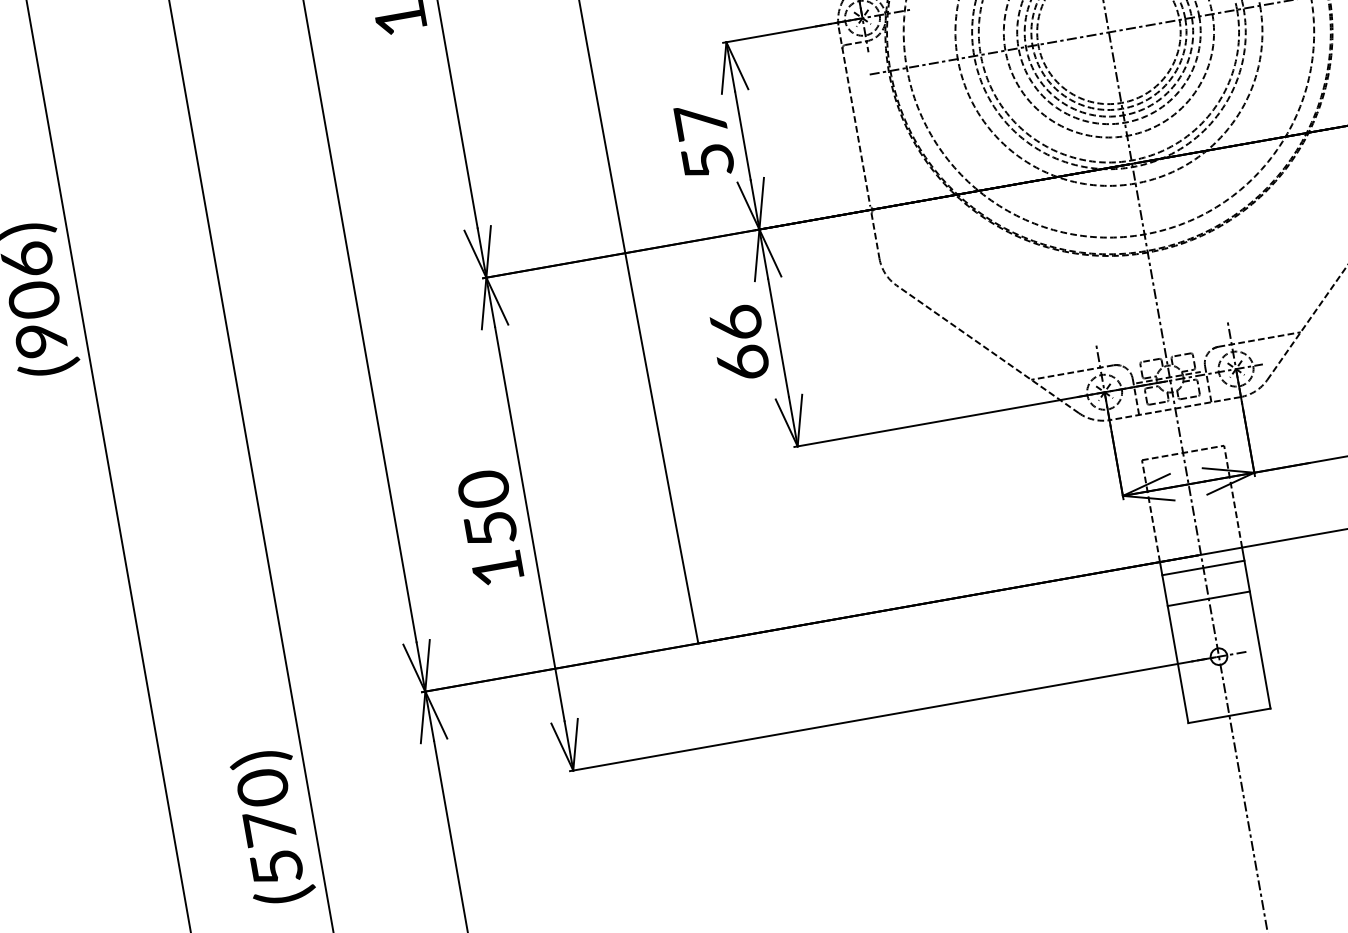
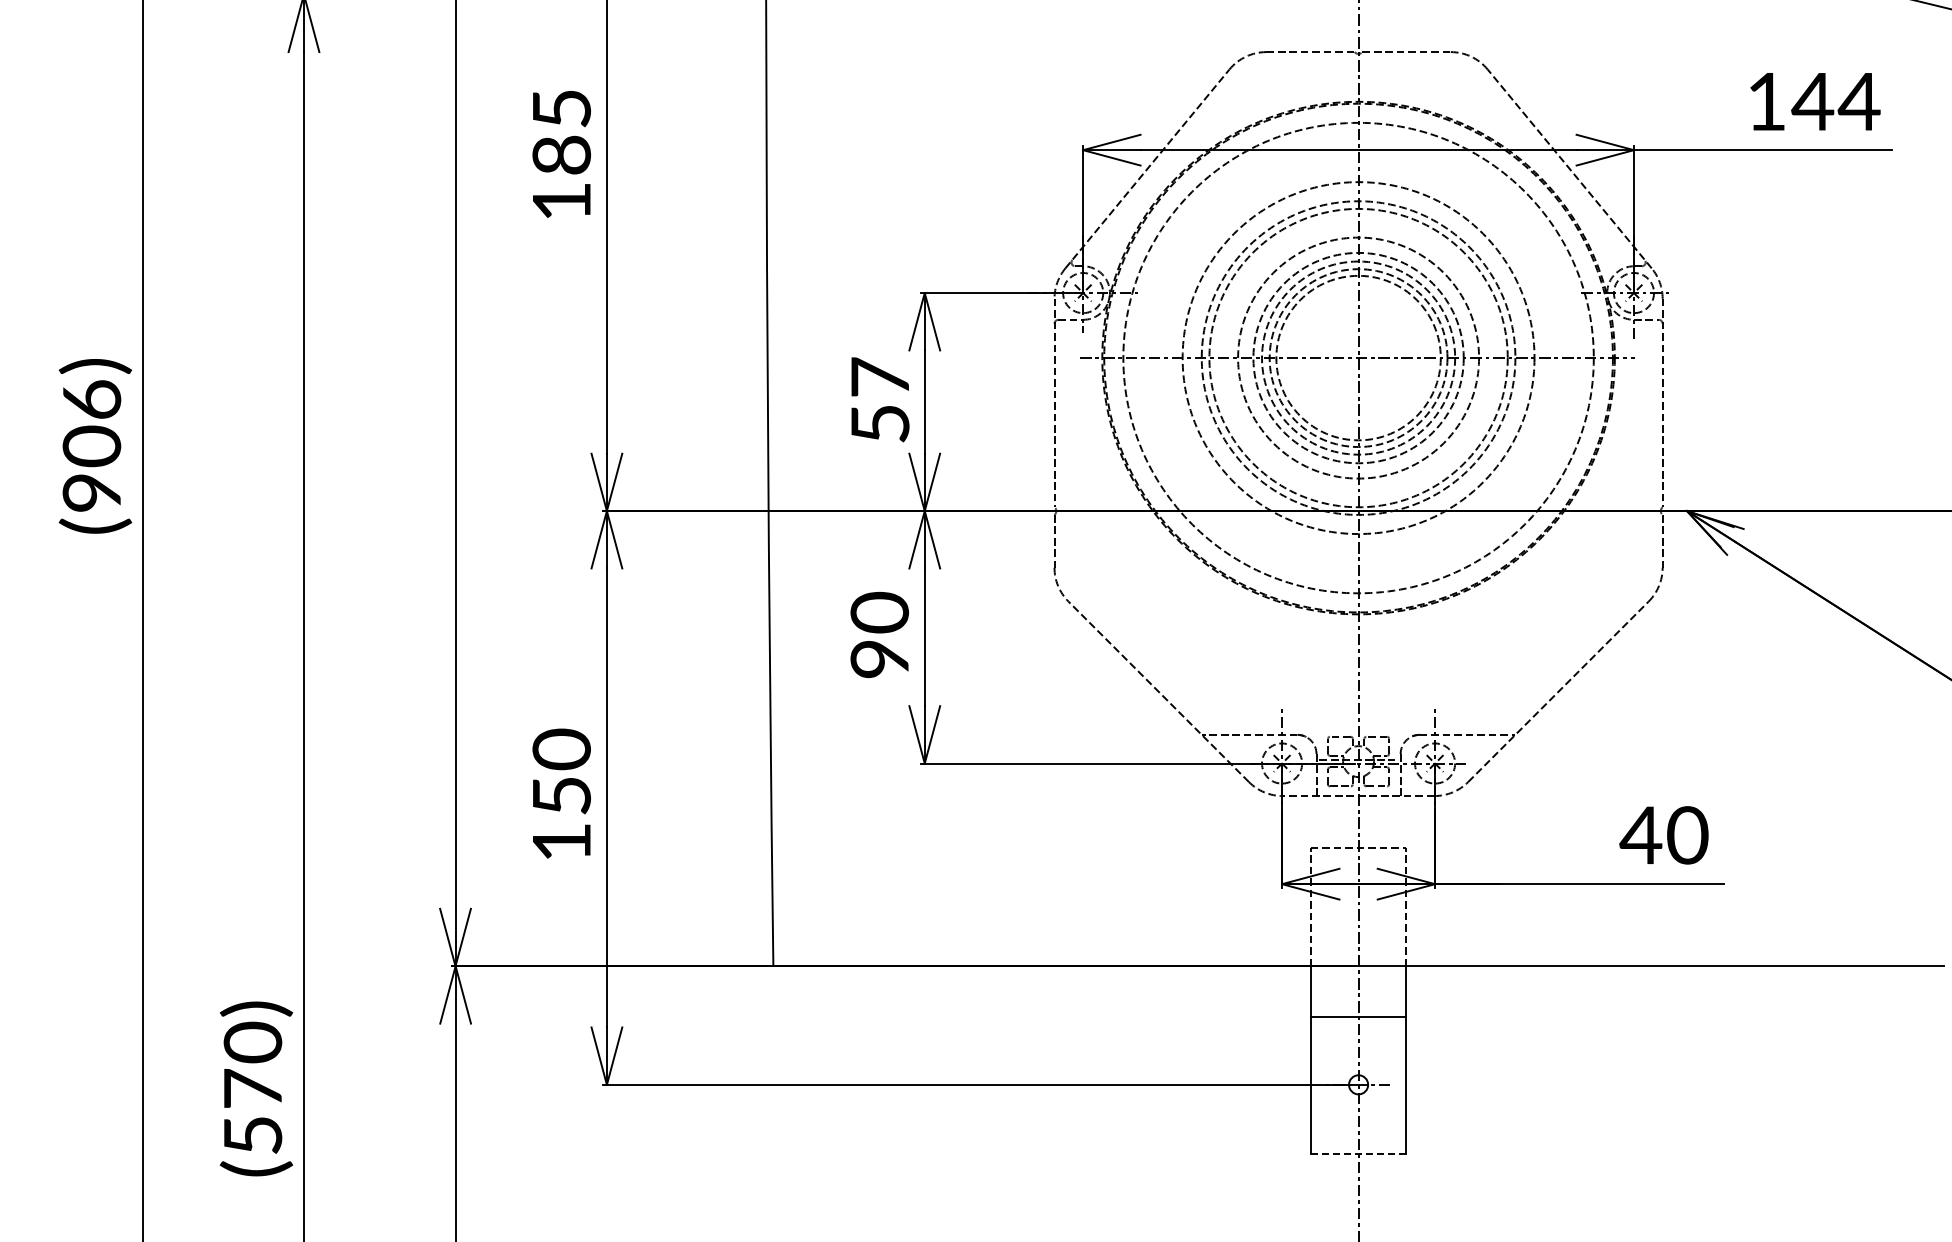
text: (739, 342) -> (879, 634), 66 -> 90
line: (1203, 567) -> (1358, 981), removed
line: (1229, 715) -> (1358, 1153), solid -> dashed

